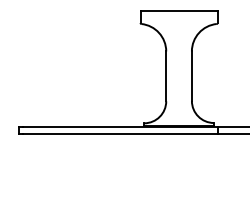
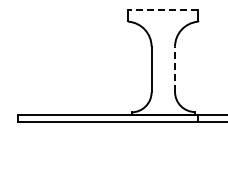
line: (178, 10) -> (162, 9), solid -> dashed
line: (192, 76) -> (175, 69), solid -> dashed

